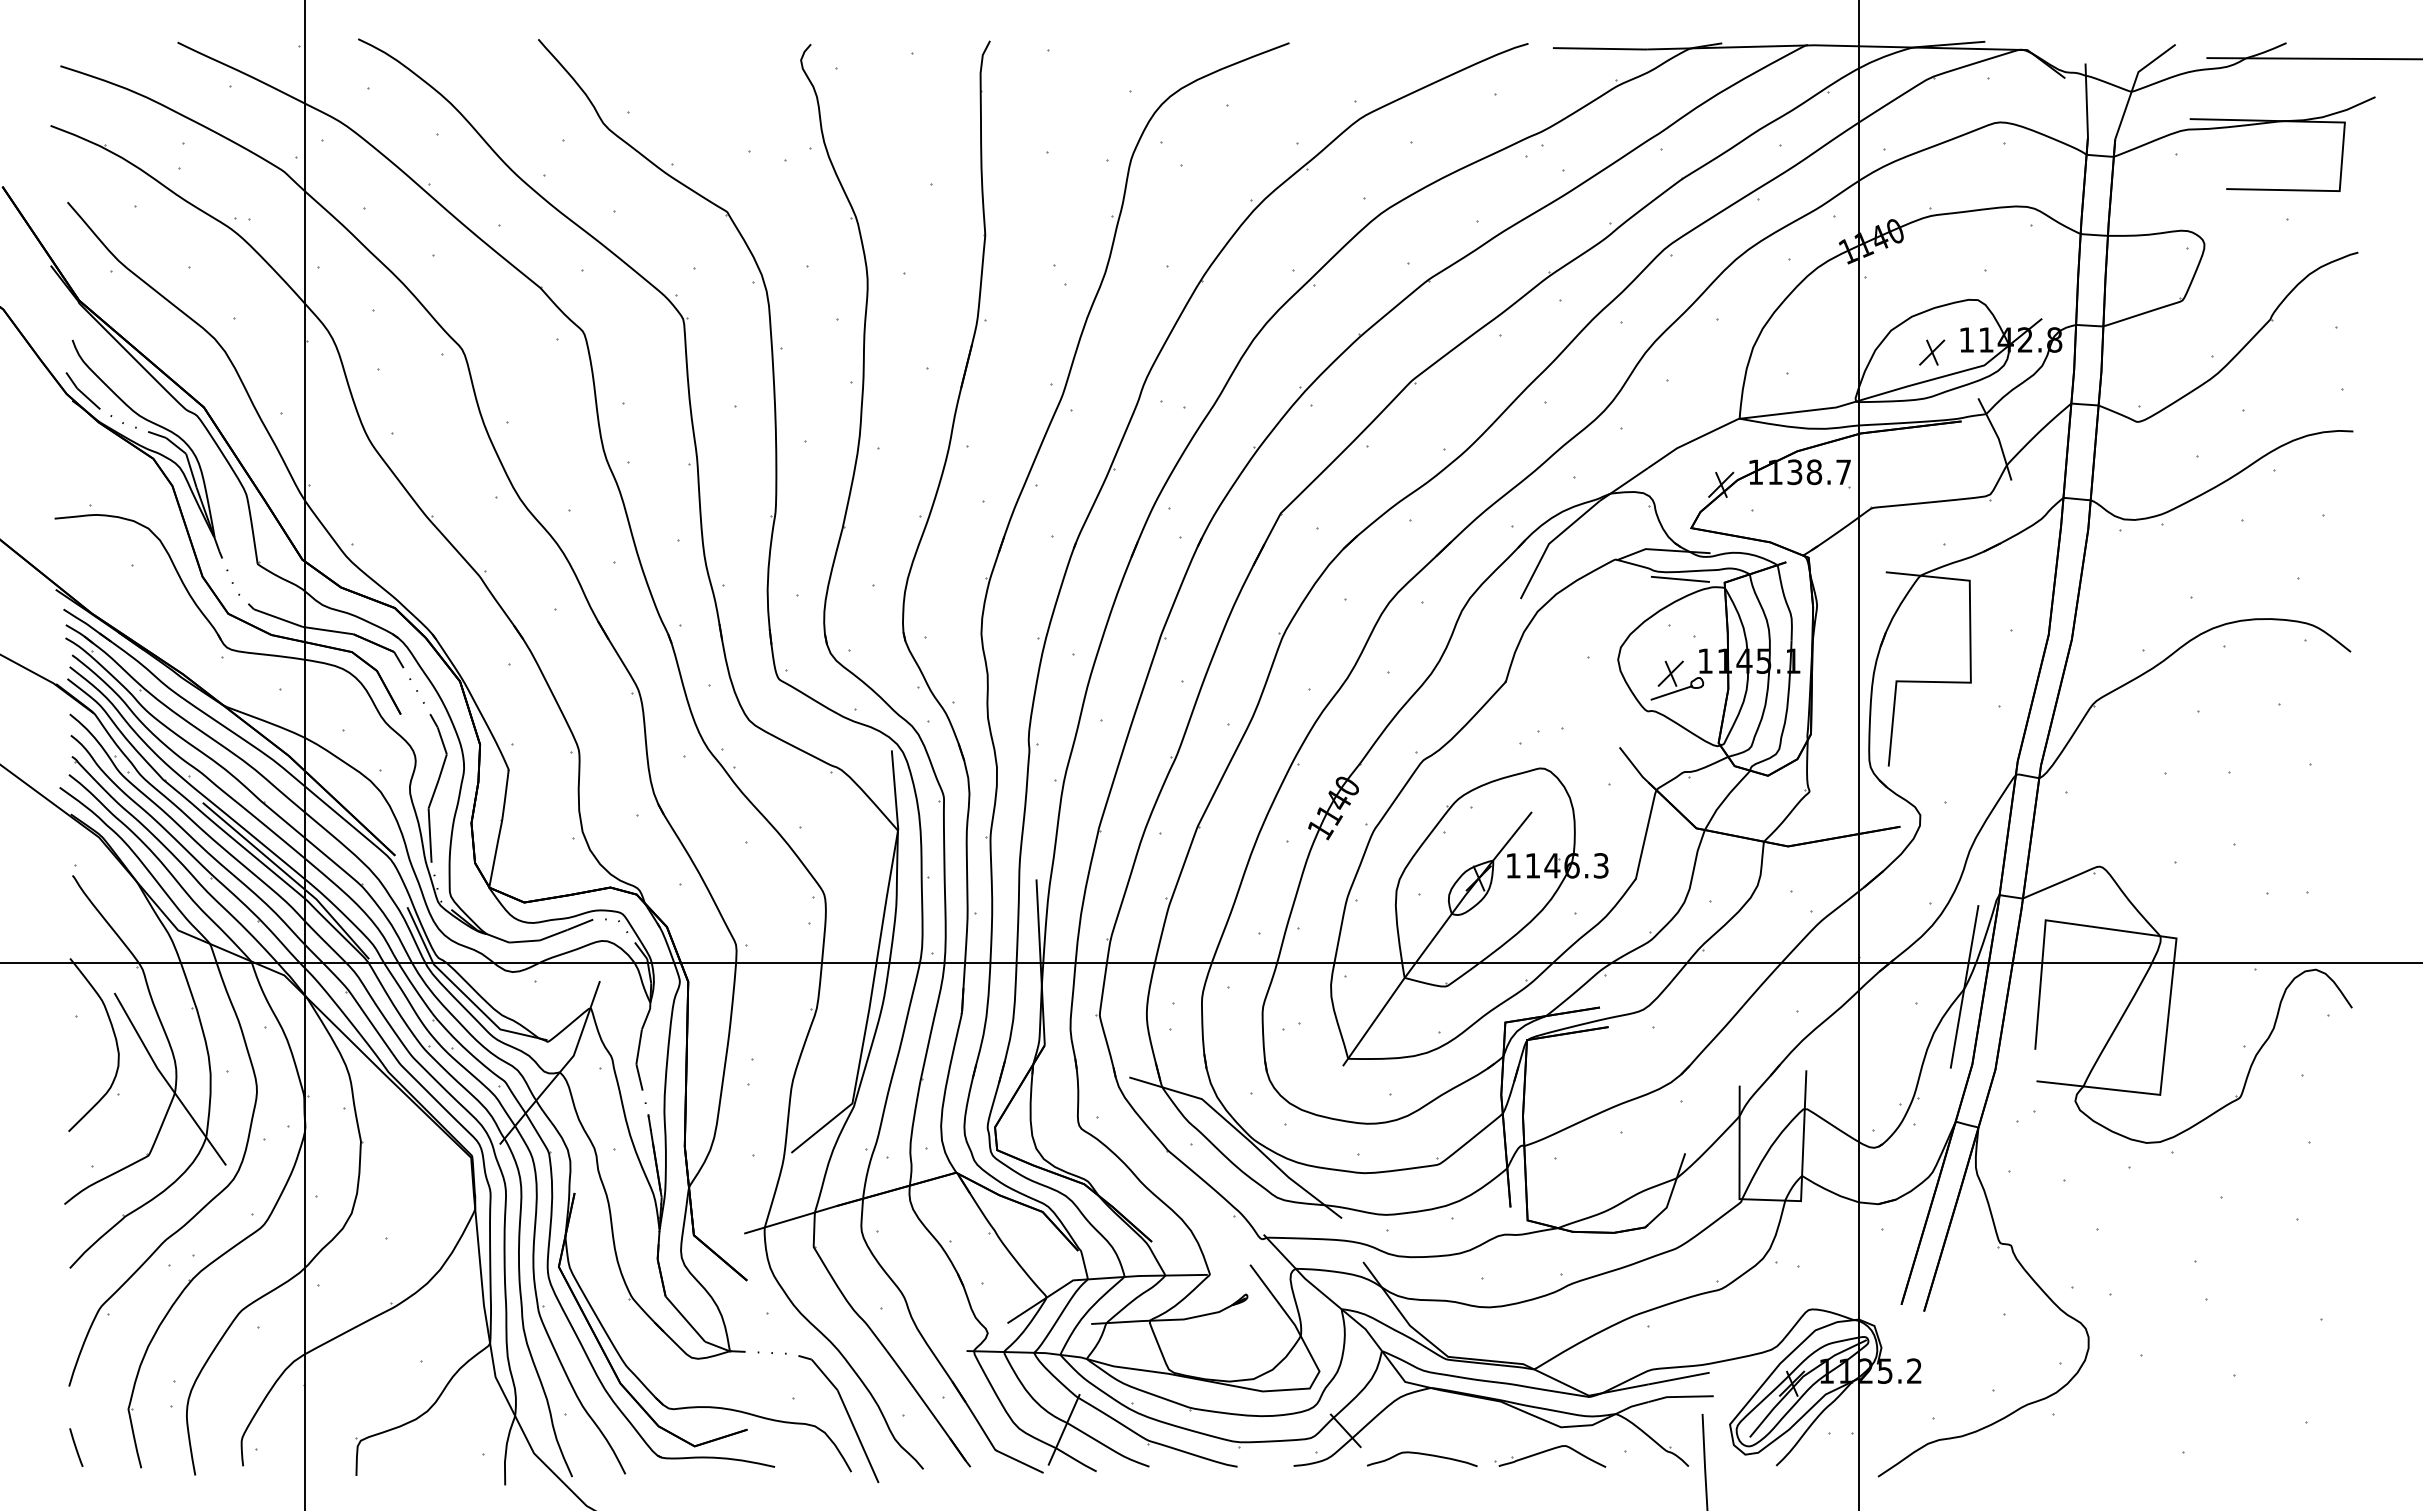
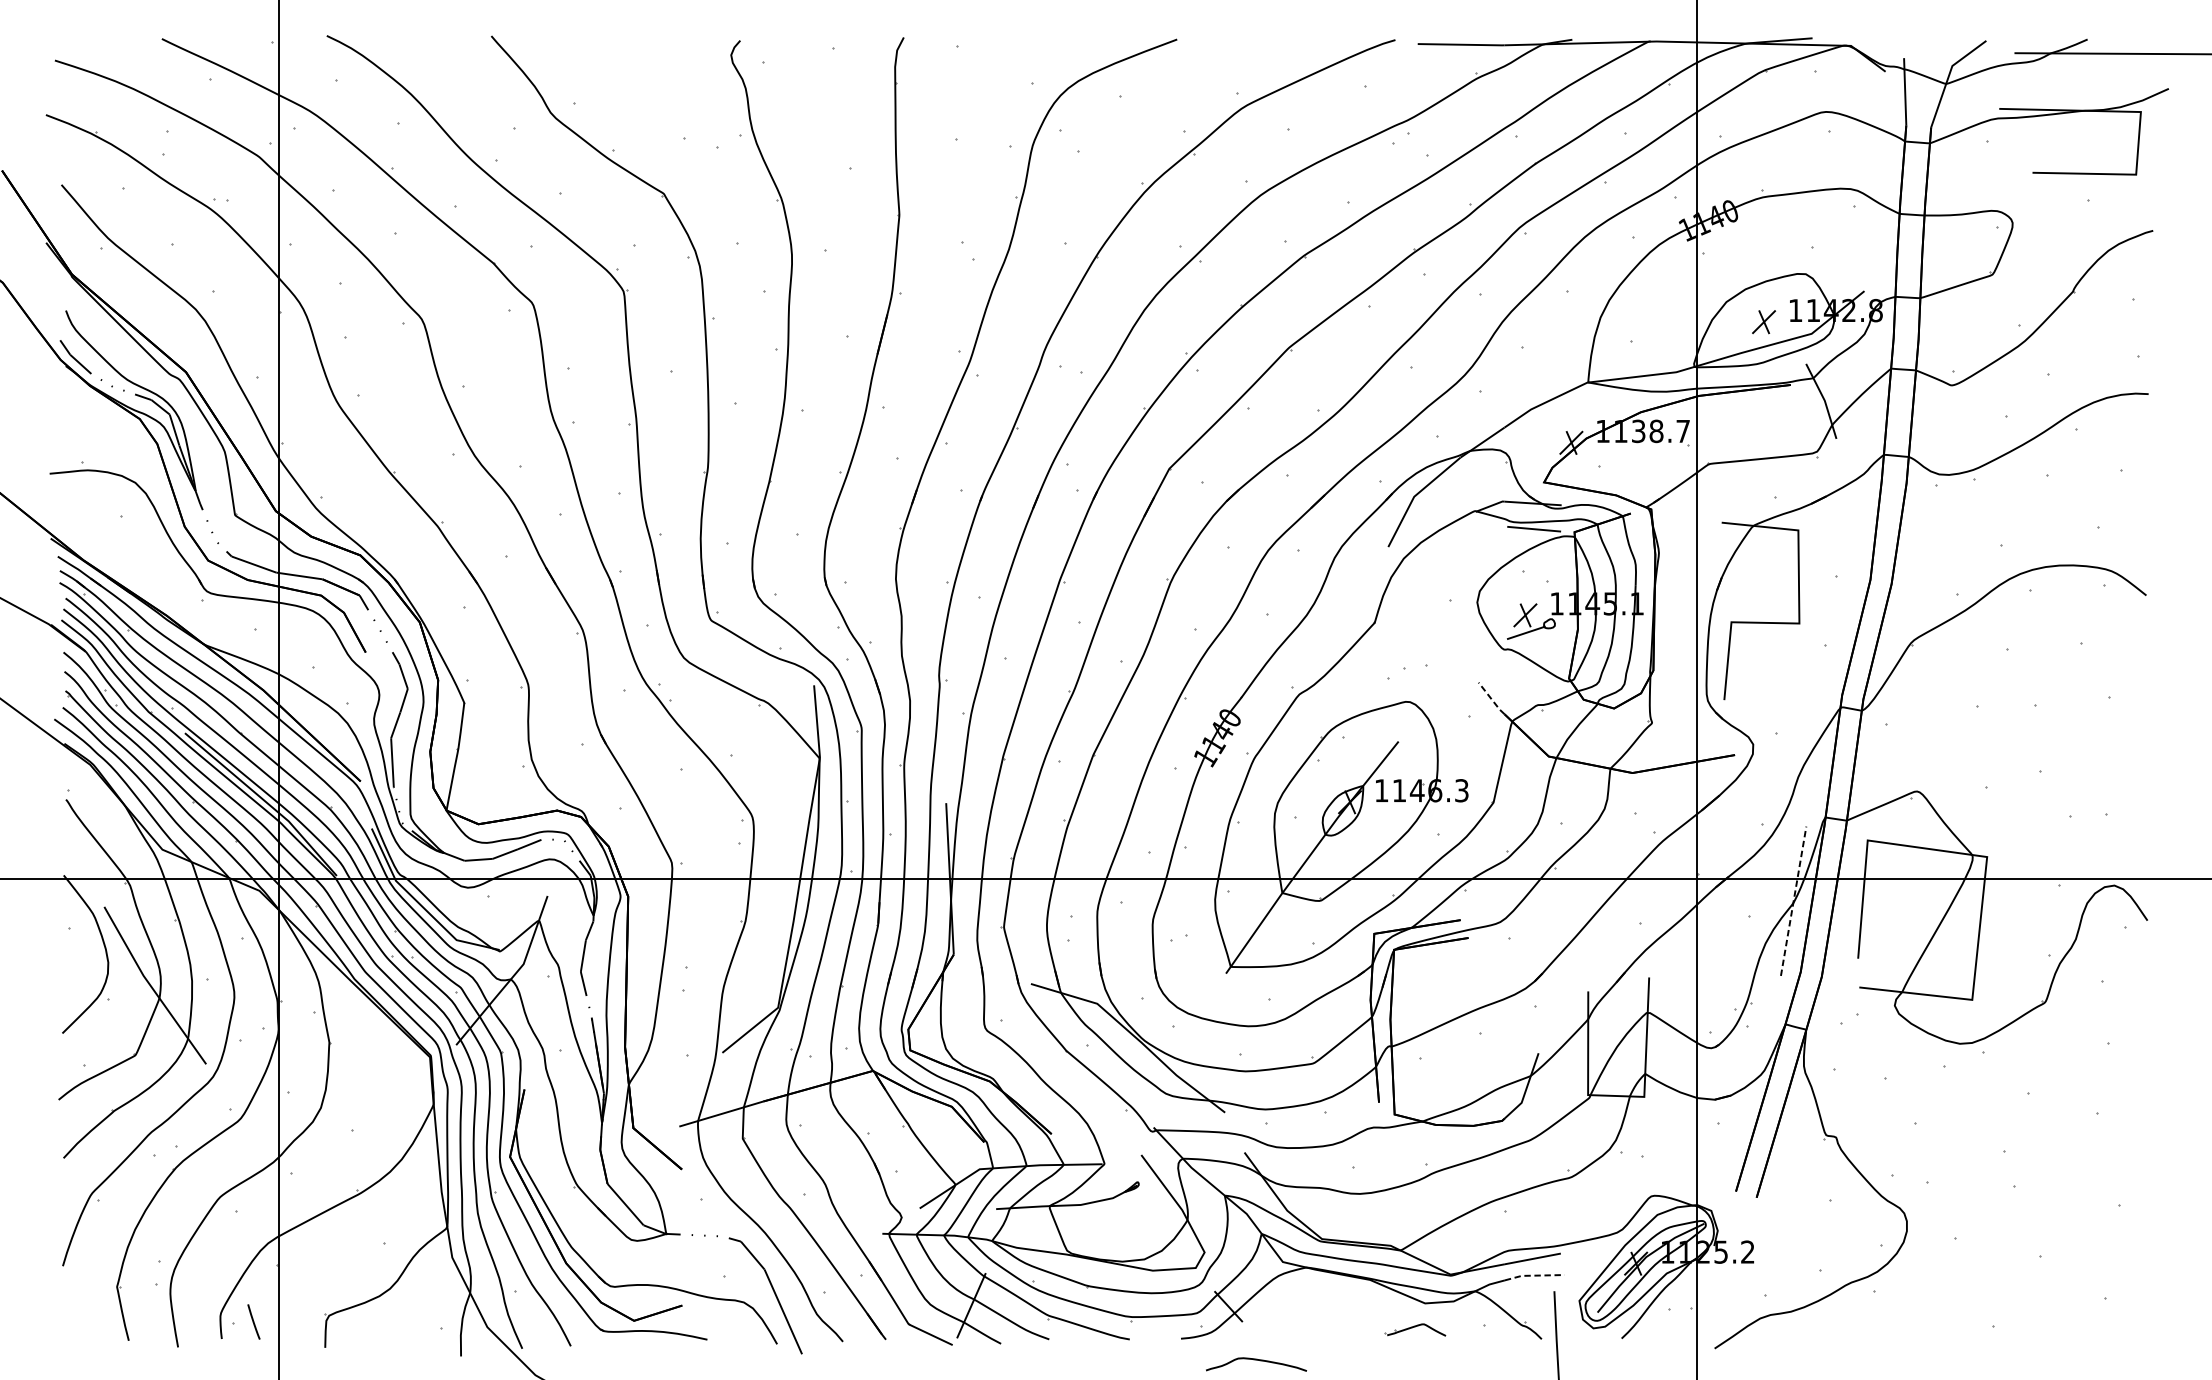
line: (1633, 765) -> (1491, 699), solid -> dashed
line: (1964, 986) -> (1793, 900), solid -> dashed
line: (1680, 1396) -> (1534, 1275), solid -> dashed
line: (76, 1447) -> (254, 1321), moved
curve: (1424, 1455) -> (1258, 1361), moved
part: (1550, 1456) -> (1415, 1330), size x0.6

